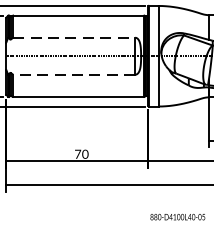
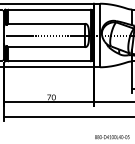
line: (73, 37) -> (46, 23), dashed -> solid
line: (73, 75) -> (46, 47), dashed -> solid

